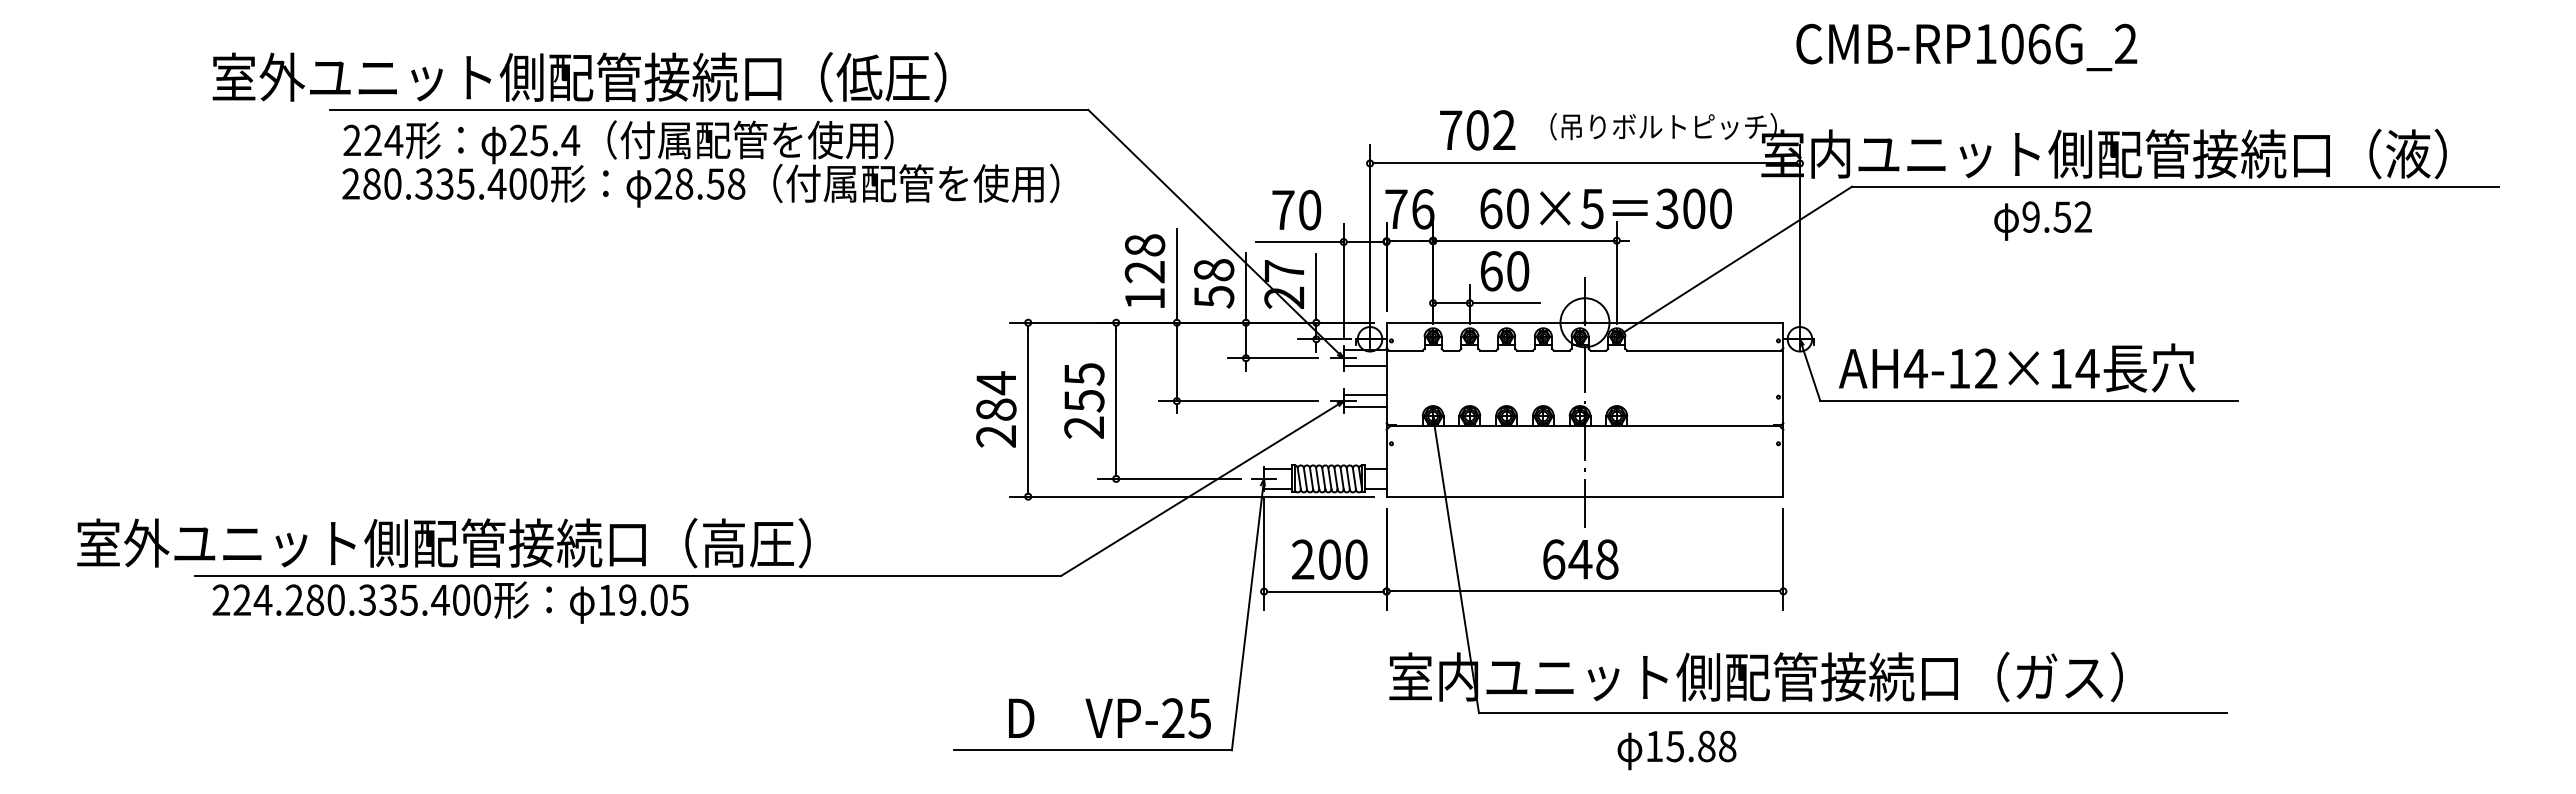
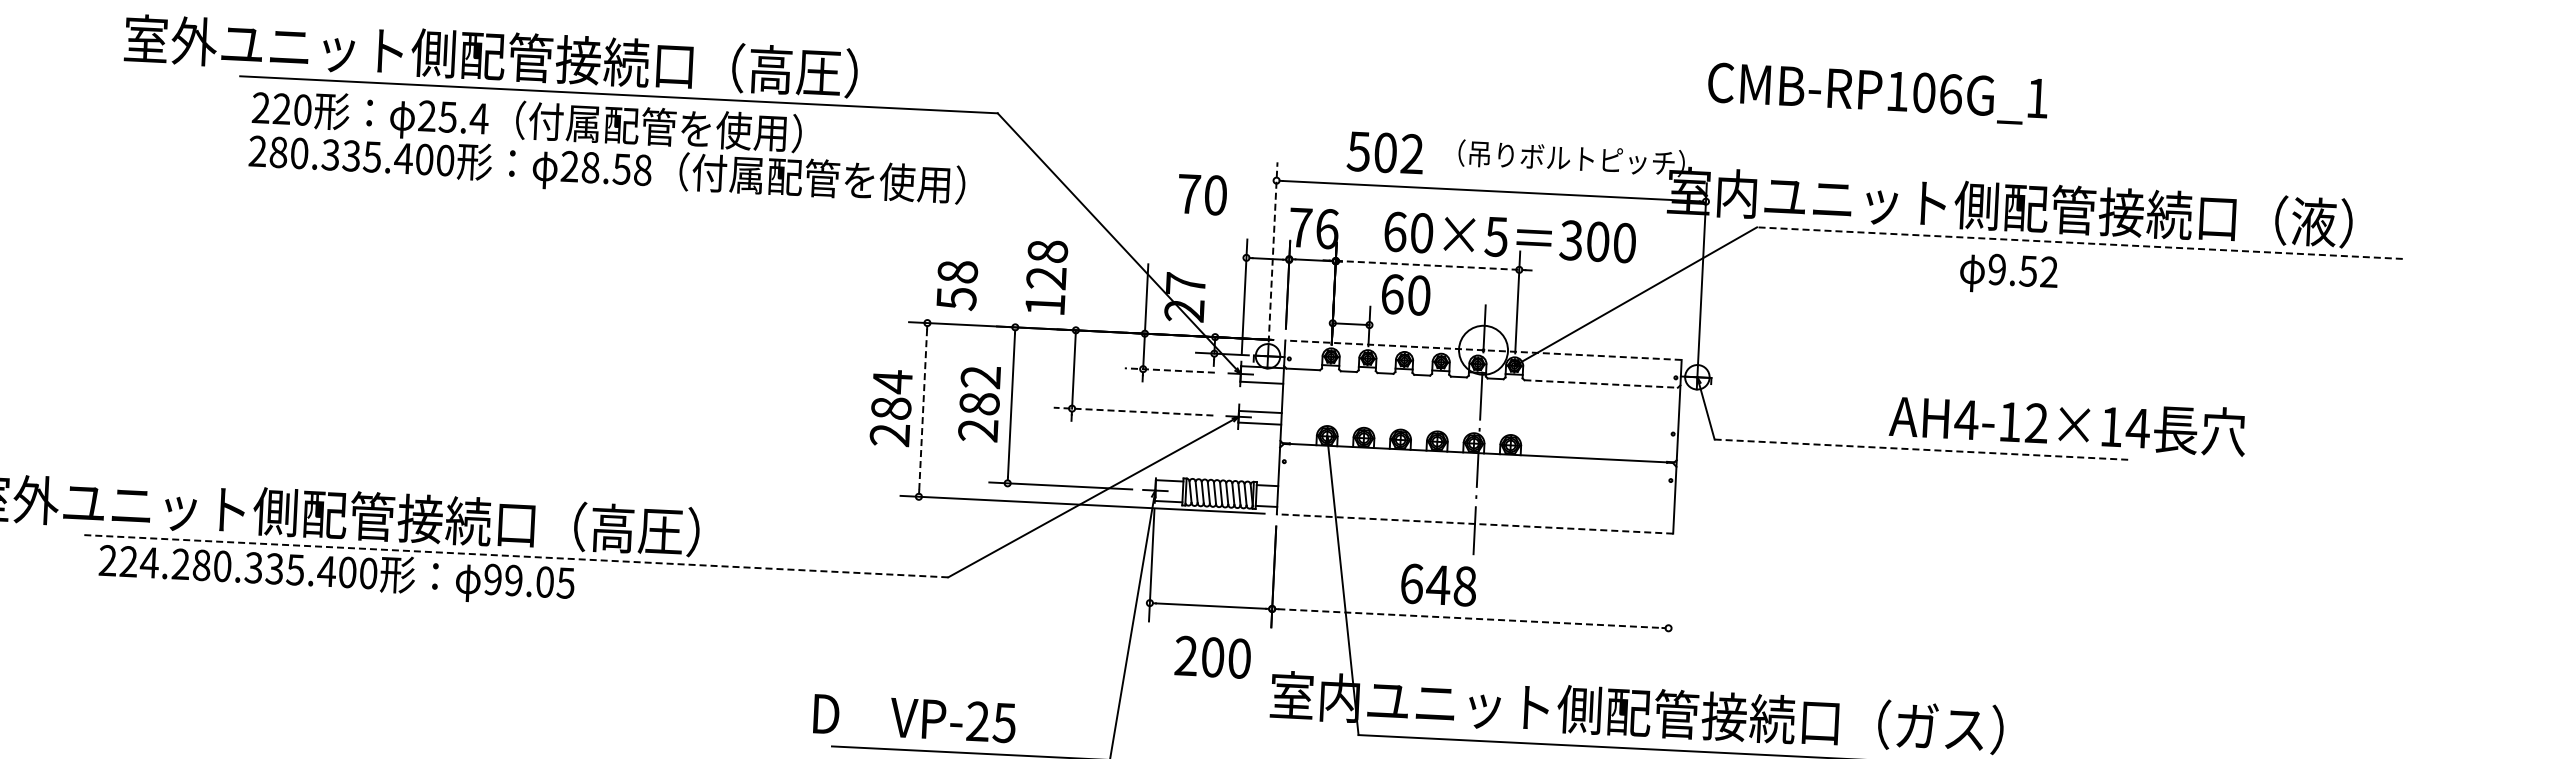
text: (2126, 43) -> (2038, 97), CMB-RP106G_2 -> CMB-RP106G_1
text: (859, 76) -> (770, 68), 室外ユニット側配管接続口（低圧） -> 室外ユニット側配管接続口（高圧）
text: (1450, 130) -> (1358, 151), 702 -> 502
text: (393, 140) -> (302, 110), 224 -> 220
line: (2174, 186) -> (2078, 242), solid -> dashed
text: (1296, 210) -> (1202, 195), moved
text: (2042, 220) -> (2008, 273), moved
line: (1370, 234) -> (1273, 251), solid -> dashed
line: (1524, 240) -> (1427, 265), solid -> dashed
line: (1299, 242) -> (1202, 256), removed
line: (1176, 274) -> (1077, 282), removed
text: (1214, 283) -> (957, 285), moved
line: (1316, 286) -> (1217, 300), removed
line: (1505, 303) -> (1405, 327), removed
line: (1584, 322) -> (1483, 349), solid -> dashed
line: (1704, 350) -> (1601, 383), solid -> dashed
line: (1272, 358) -> (1169, 370), solid -> dashed
text: (2017, 367) -> (2068, 423), moved
text: (1084, 387) -> (980, 390), 255 -> 282
line: (2028, 400) -> (1922, 449), solid -> dashed
line: (1238, 401) -> (1133, 411), solid -> dashed
line: (1028, 409) -> (923, 409), solid -> dashed
line: (1584, 496) -> (1474, 523), solid -> dashed
line: (1783, 558) -> (1670, 595), removed
text: (1329, 559) -> (1212, 657), moved
text: (1580, 559) -> (1438, 585), moved
line: (627, 575) -> (514, 555), solid -> dashed
line: (1585, 591) -> (1470, 618), solid -> dashed
text: (606, 599) -> (492, 578), 19.05 -> 99.05
text: (1109, 718) -> (914, 718), moved

